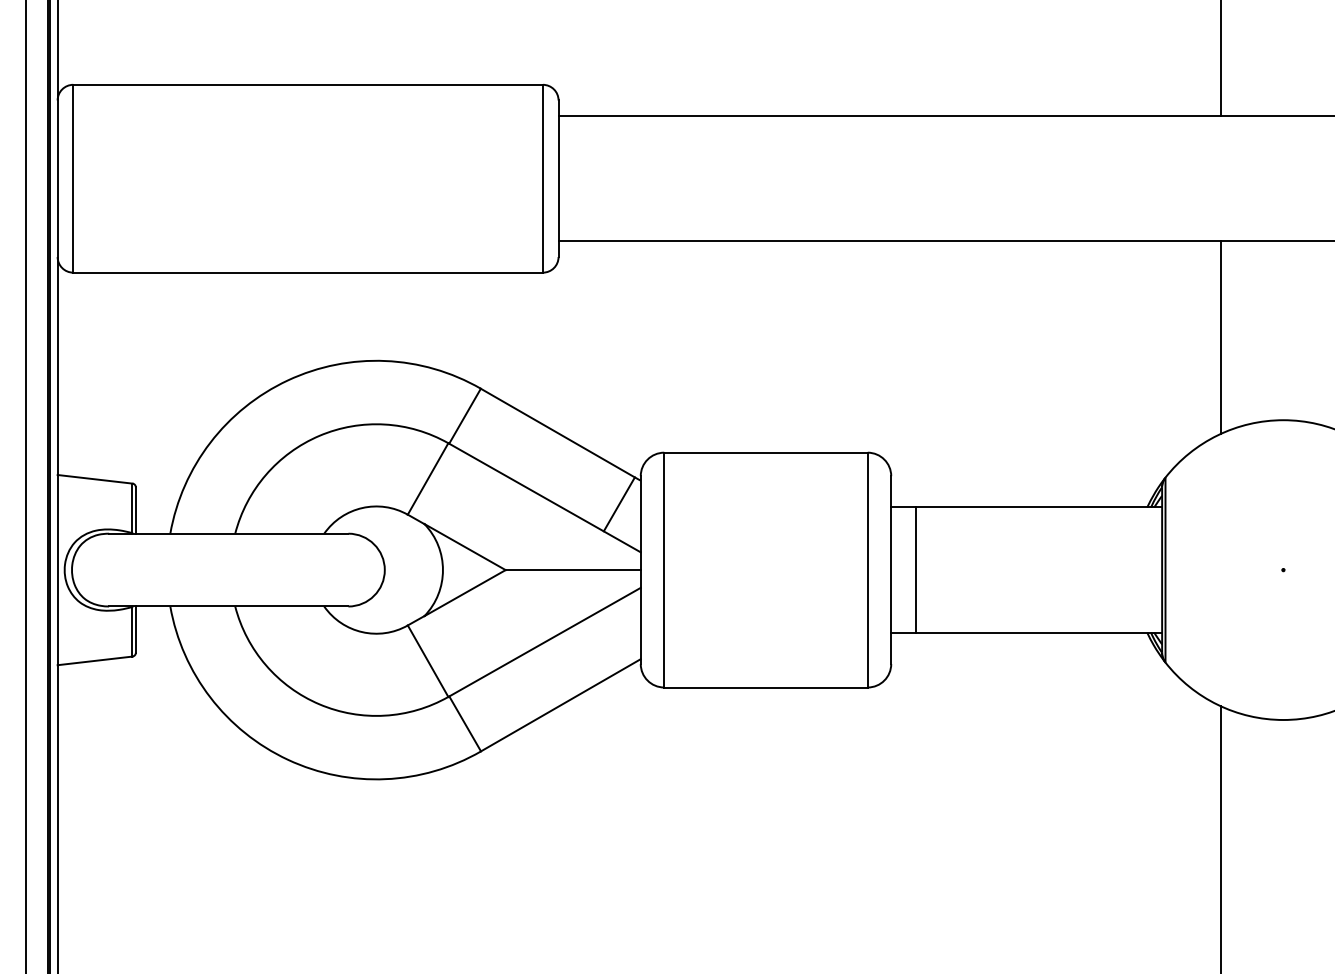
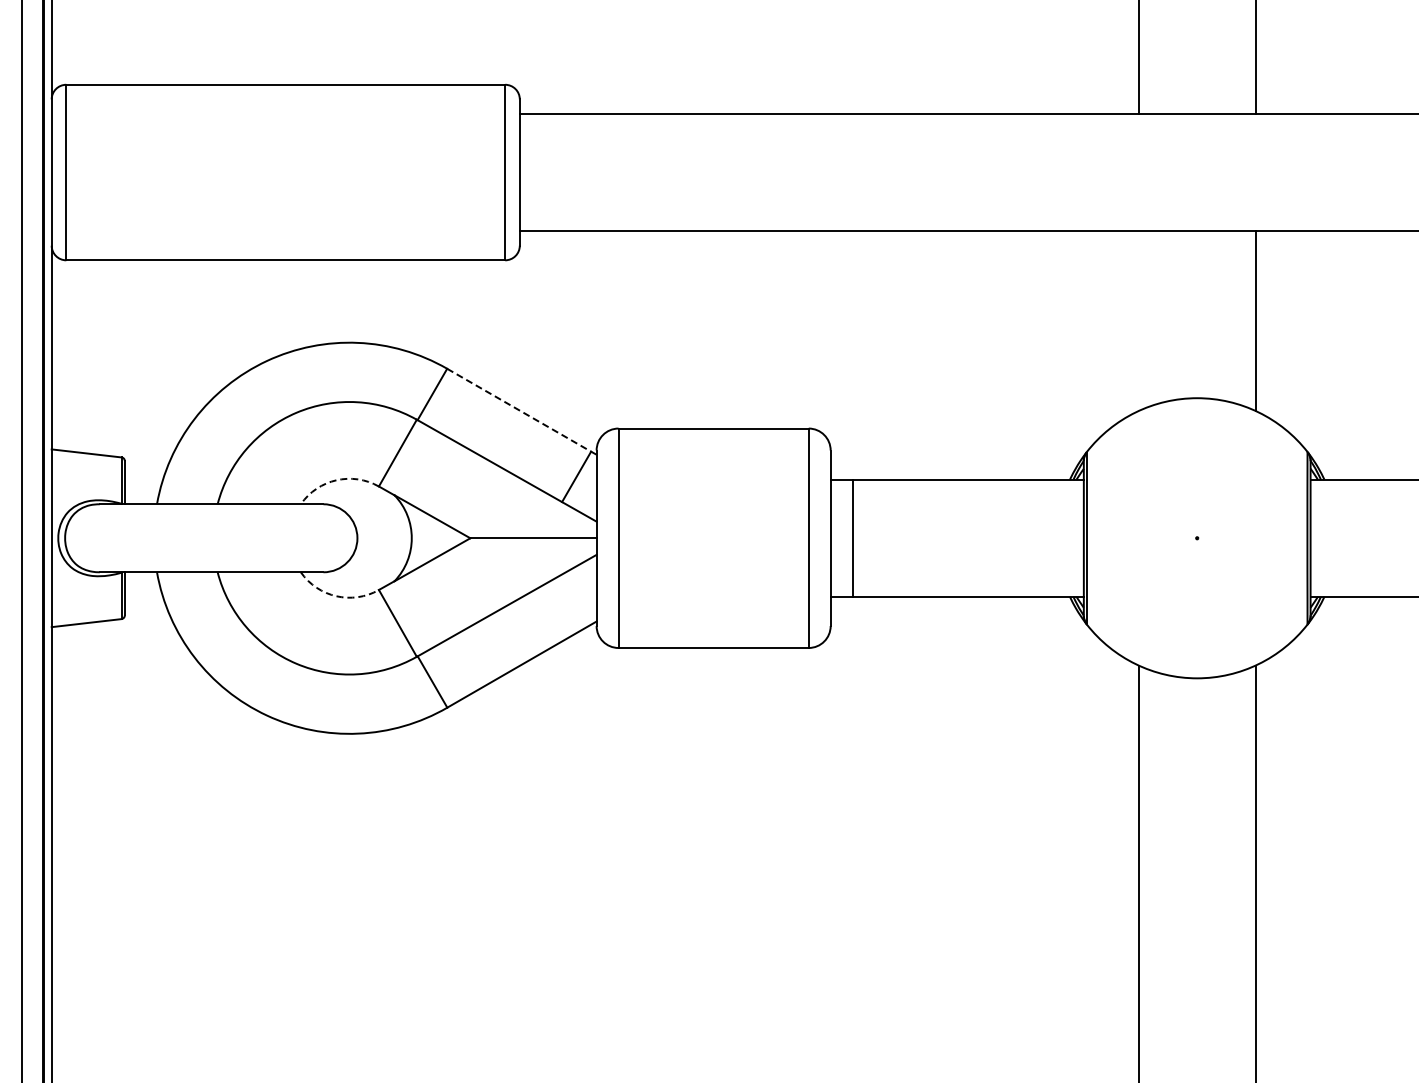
line: (1220, 338) -> (1138, 321), removed
line: (558, 433) -> (519, 410), solid -> dashed
arc: (362, 508) -> (336, 480), solid -> dashed
arc: (362, 632) -> (336, 596), solid -> dashed

